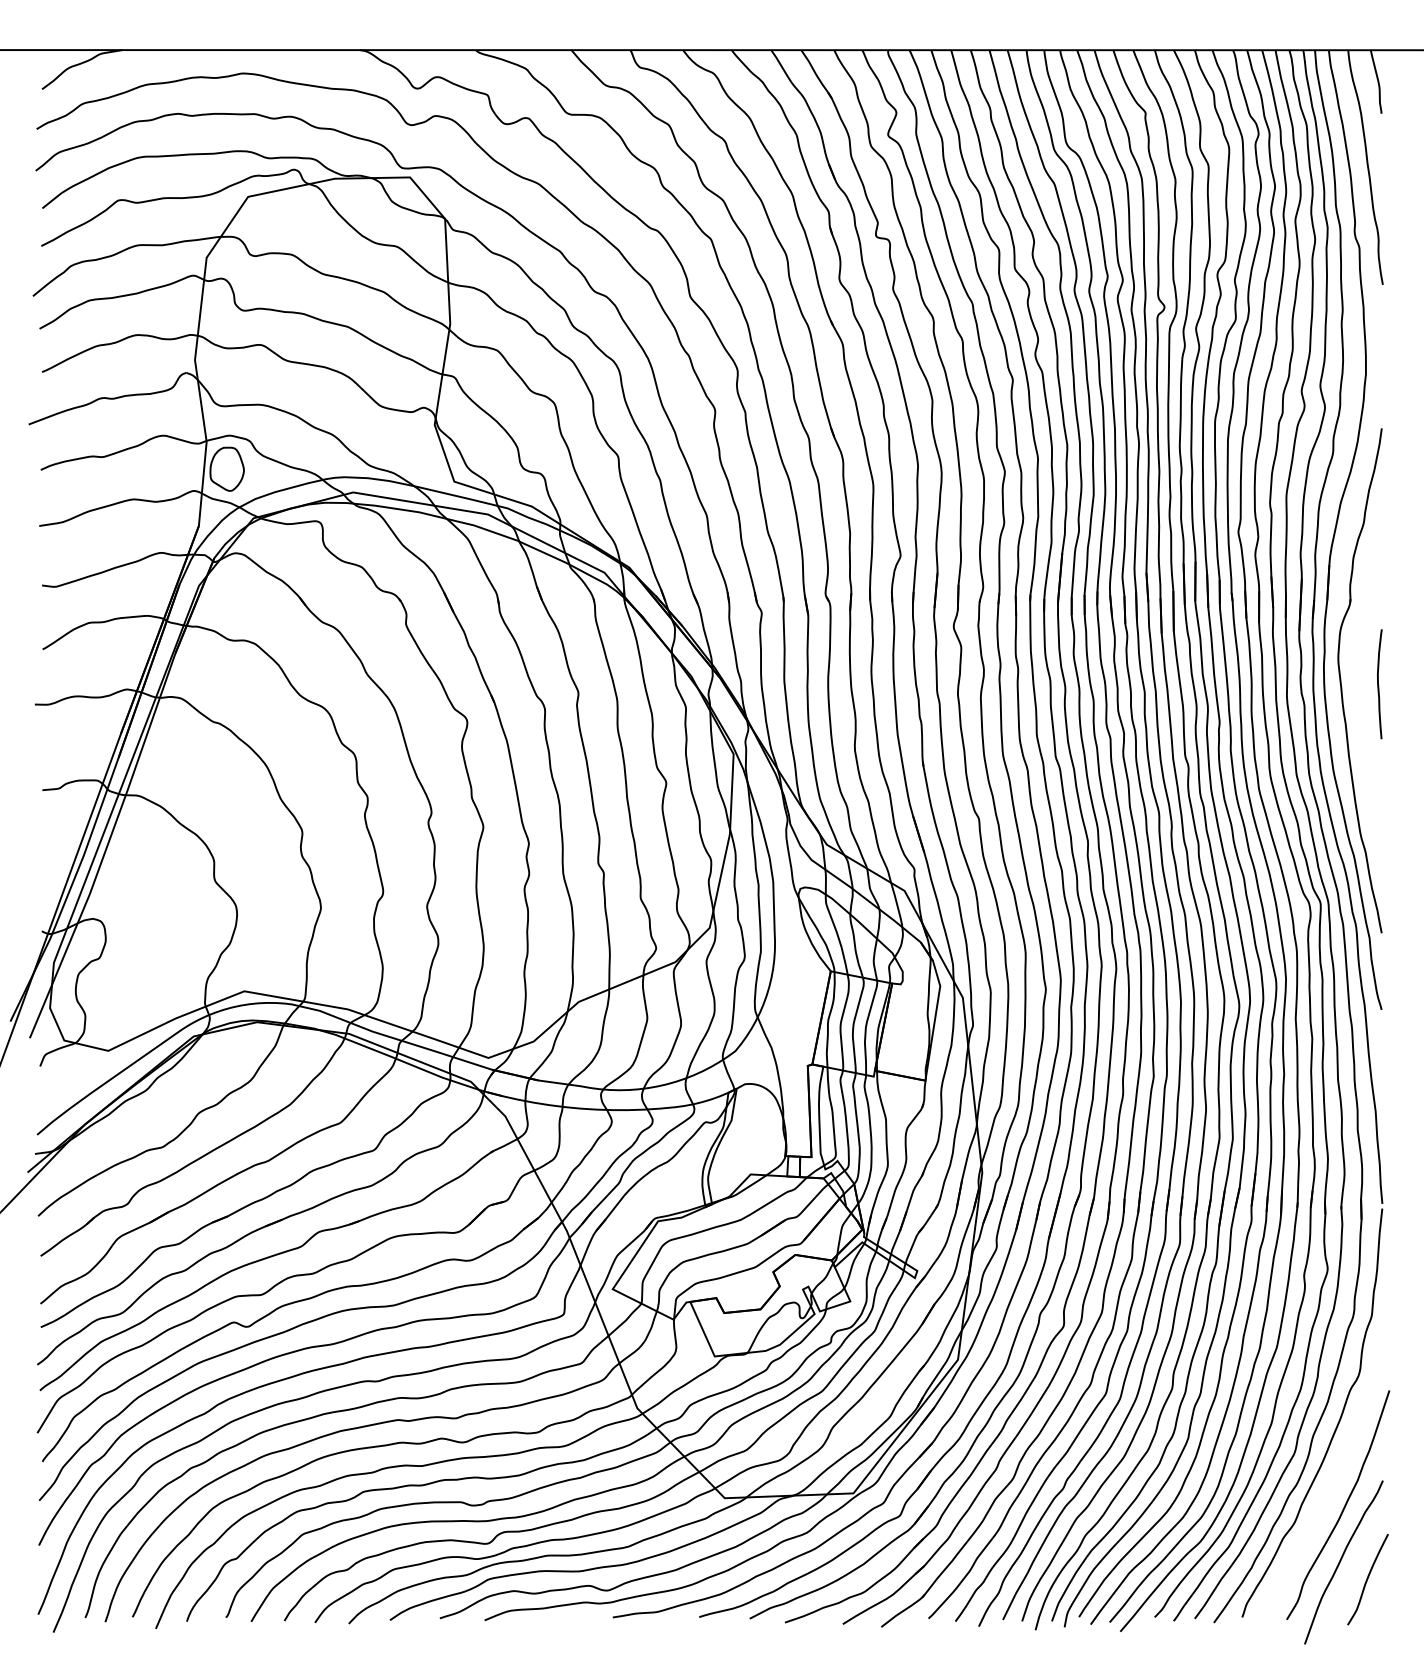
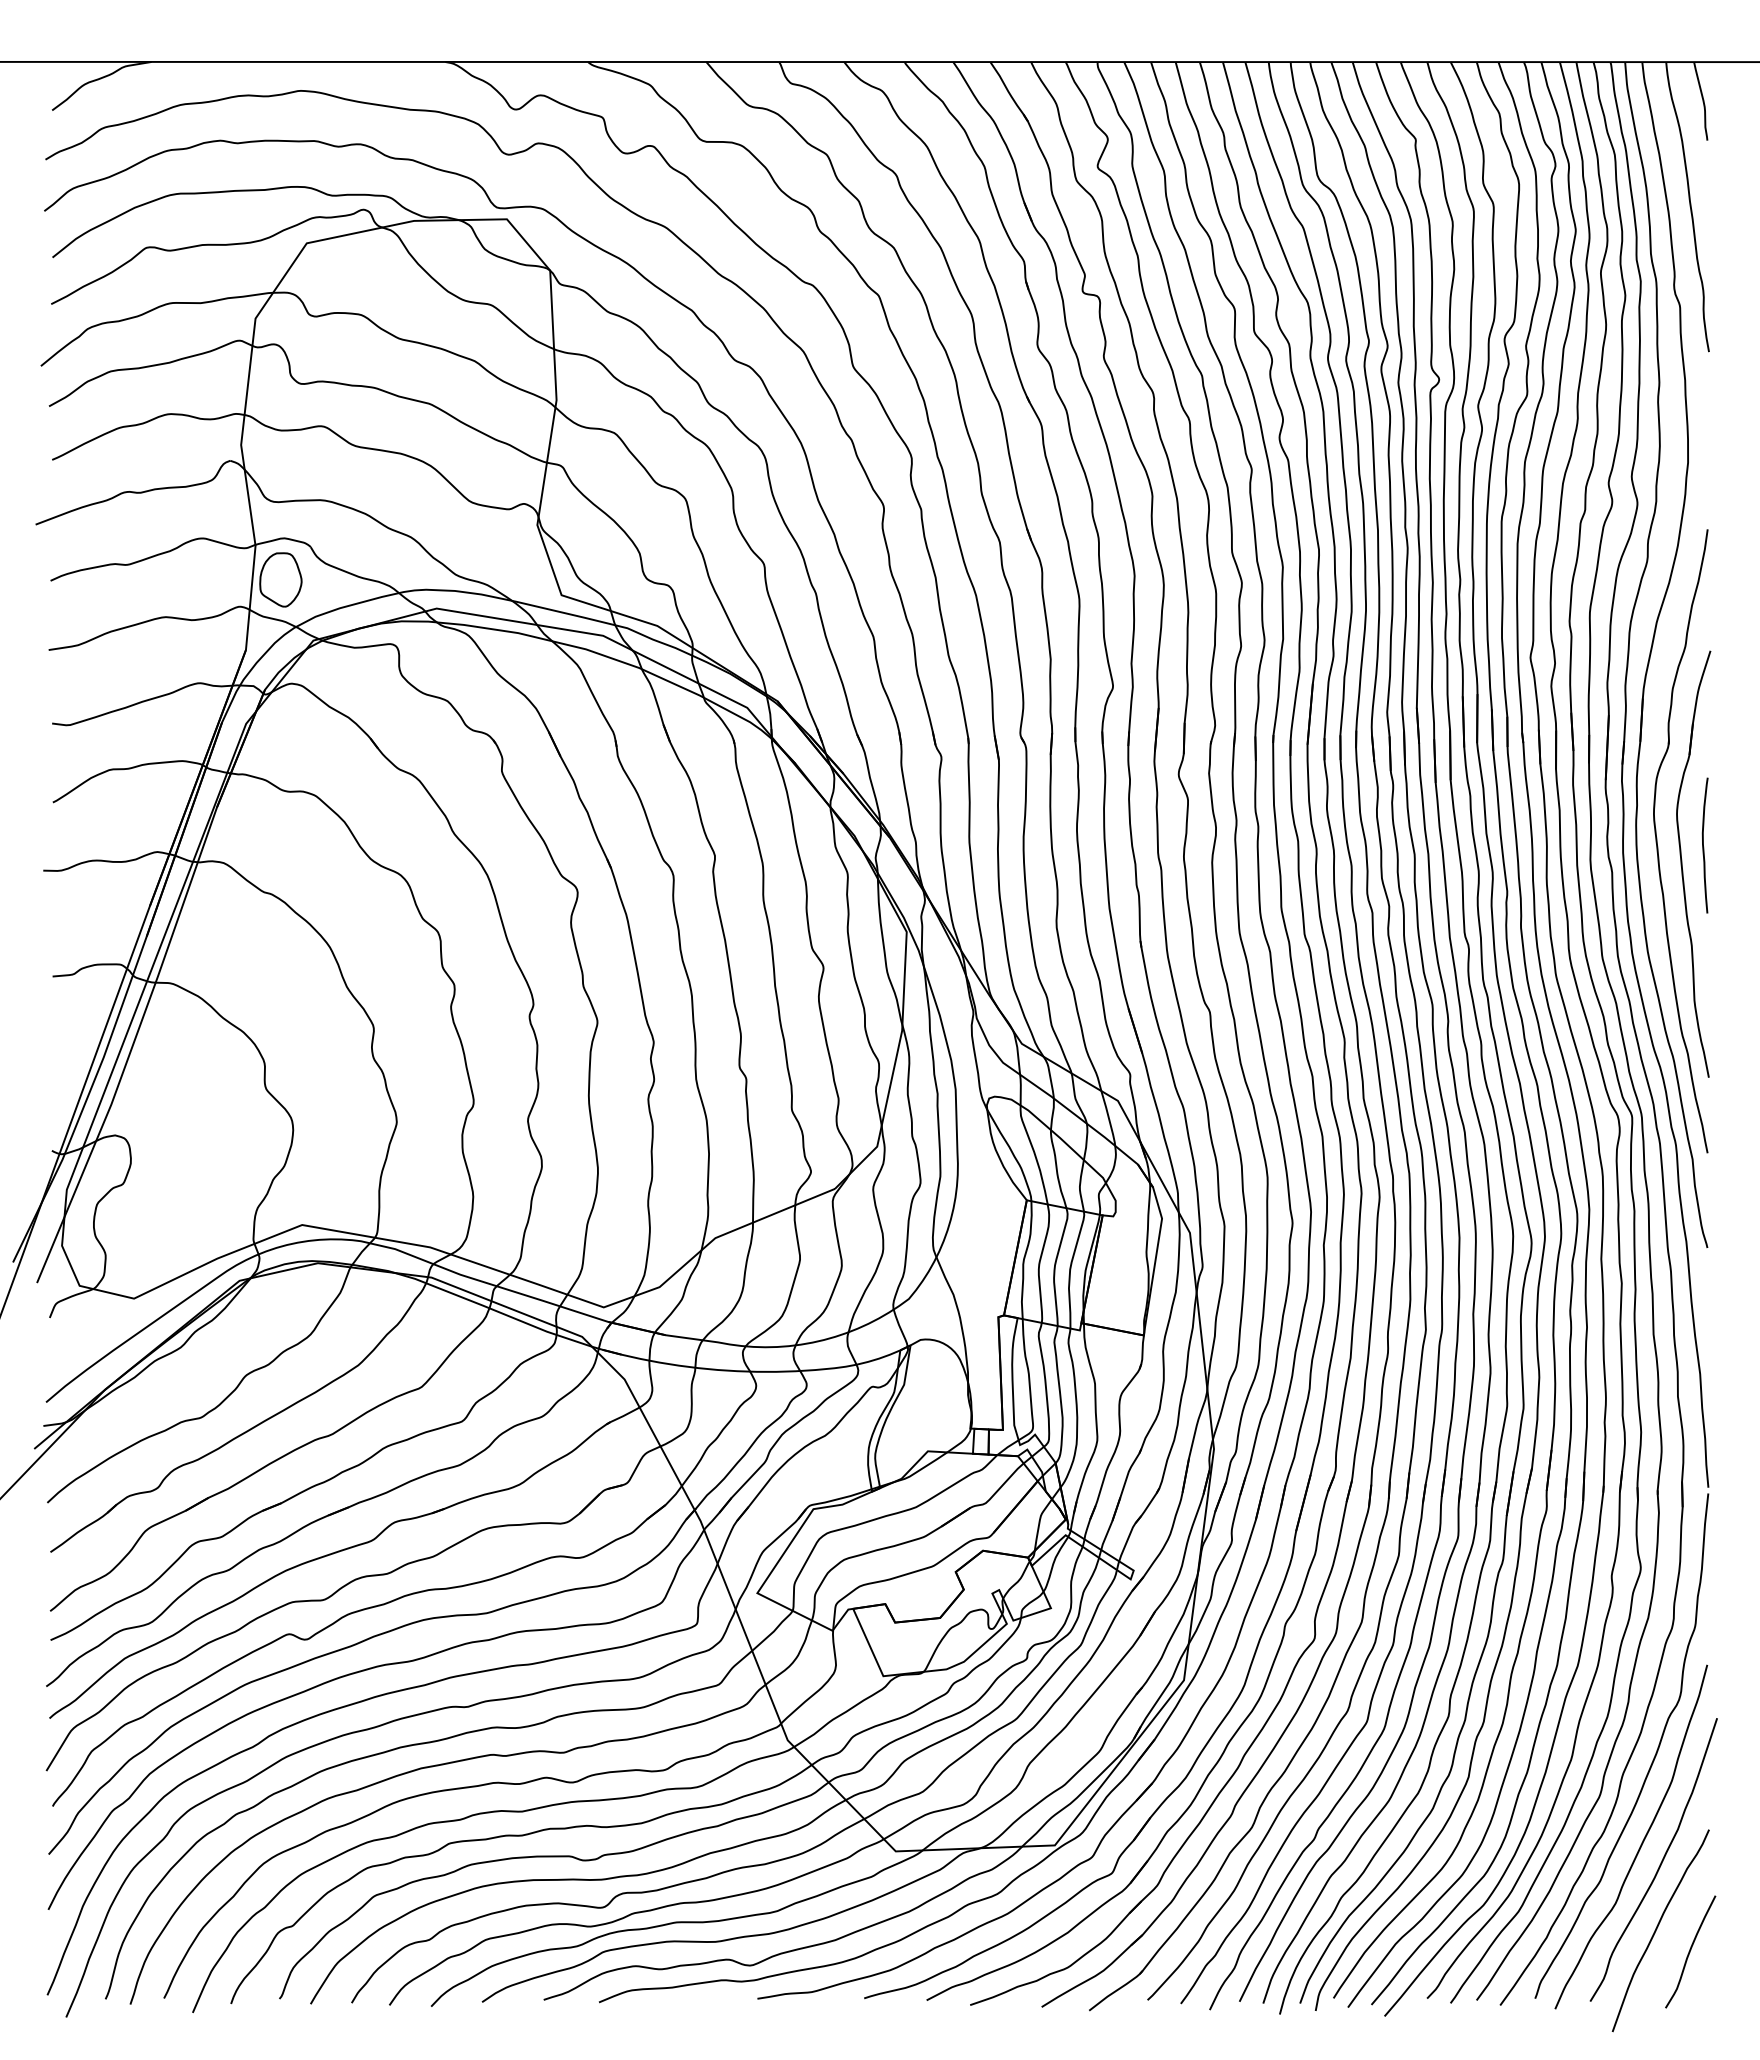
part: (1361, 699) -> (1682, 864), added
curve: (1328, 1490) -> (1641, 1841), added

